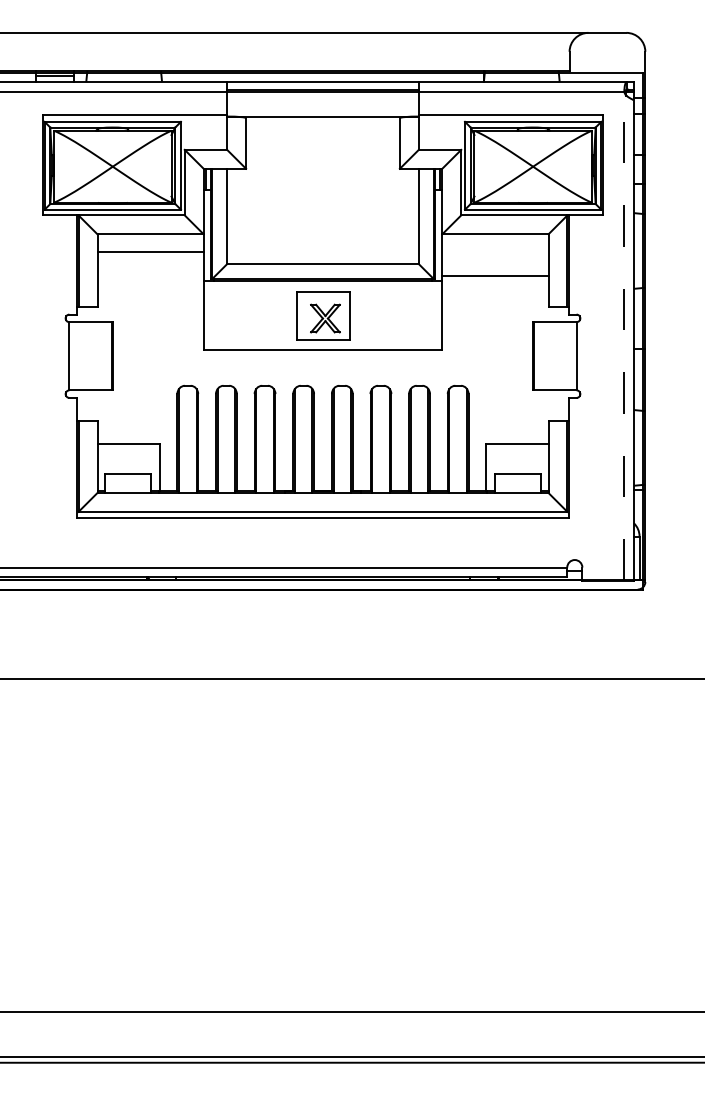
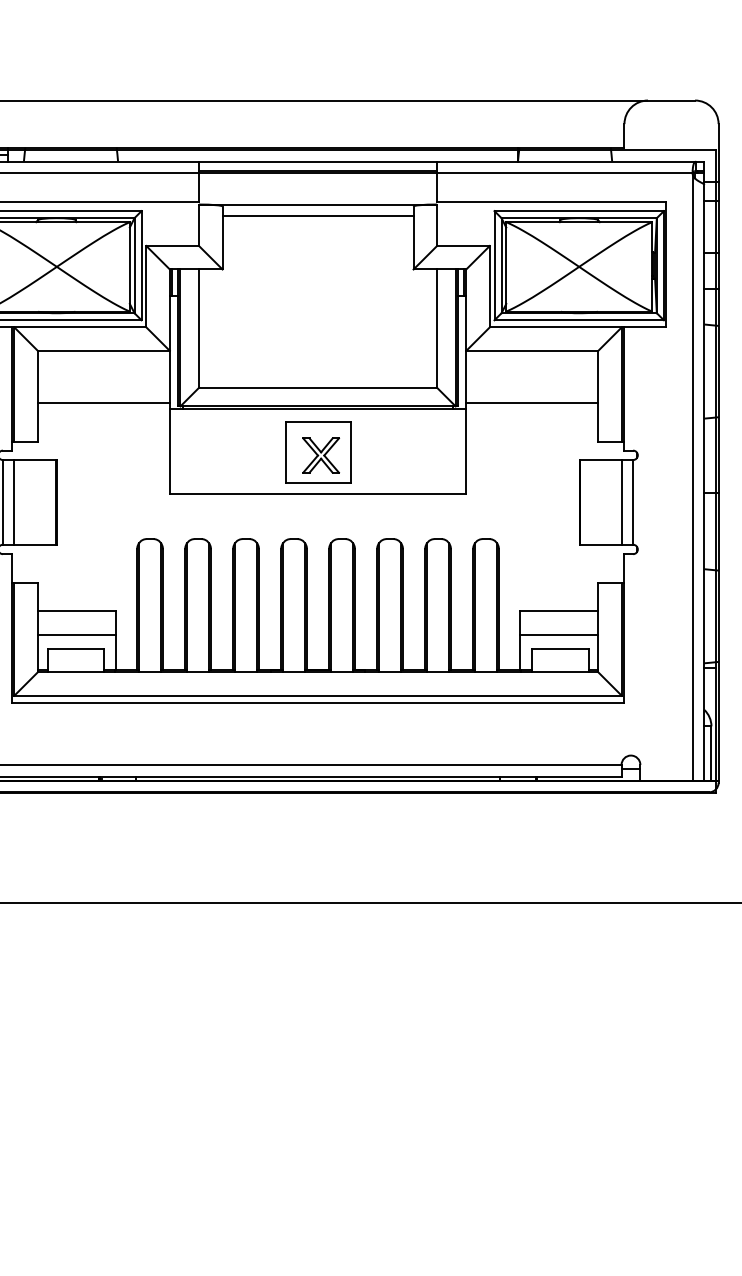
line: (322, 125) -> (317, 215), added
line: (150, 251) -> (103, 402), moved
line: (624, 336) -> (692, 477), dashed -> solid
line: (78, 356) -> (14, 502), added
line: (567, 356) -> (621, 502), added
line: (128, 462) -> (76, 634), added
line: (516, 462) -> (558, 634), added

